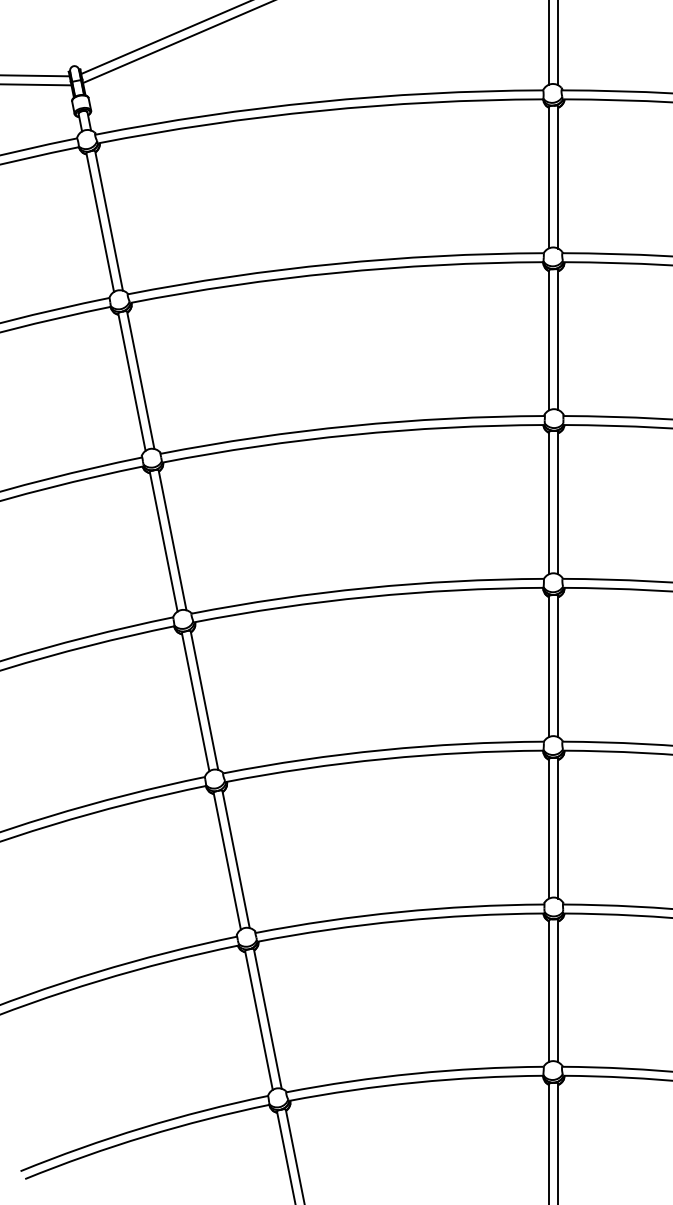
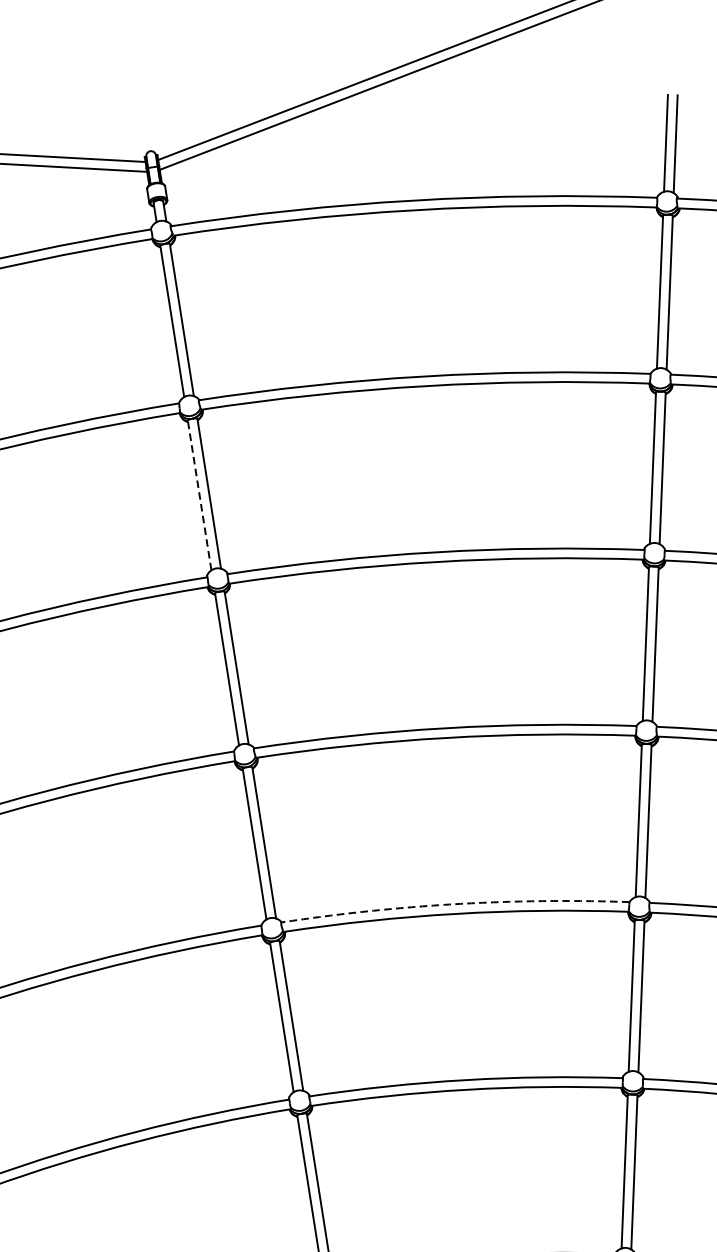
line: (131, 382) -> (199, 495), solid -> dashed
arc: (383, 750) -> (455, 904), solid -> dashed

